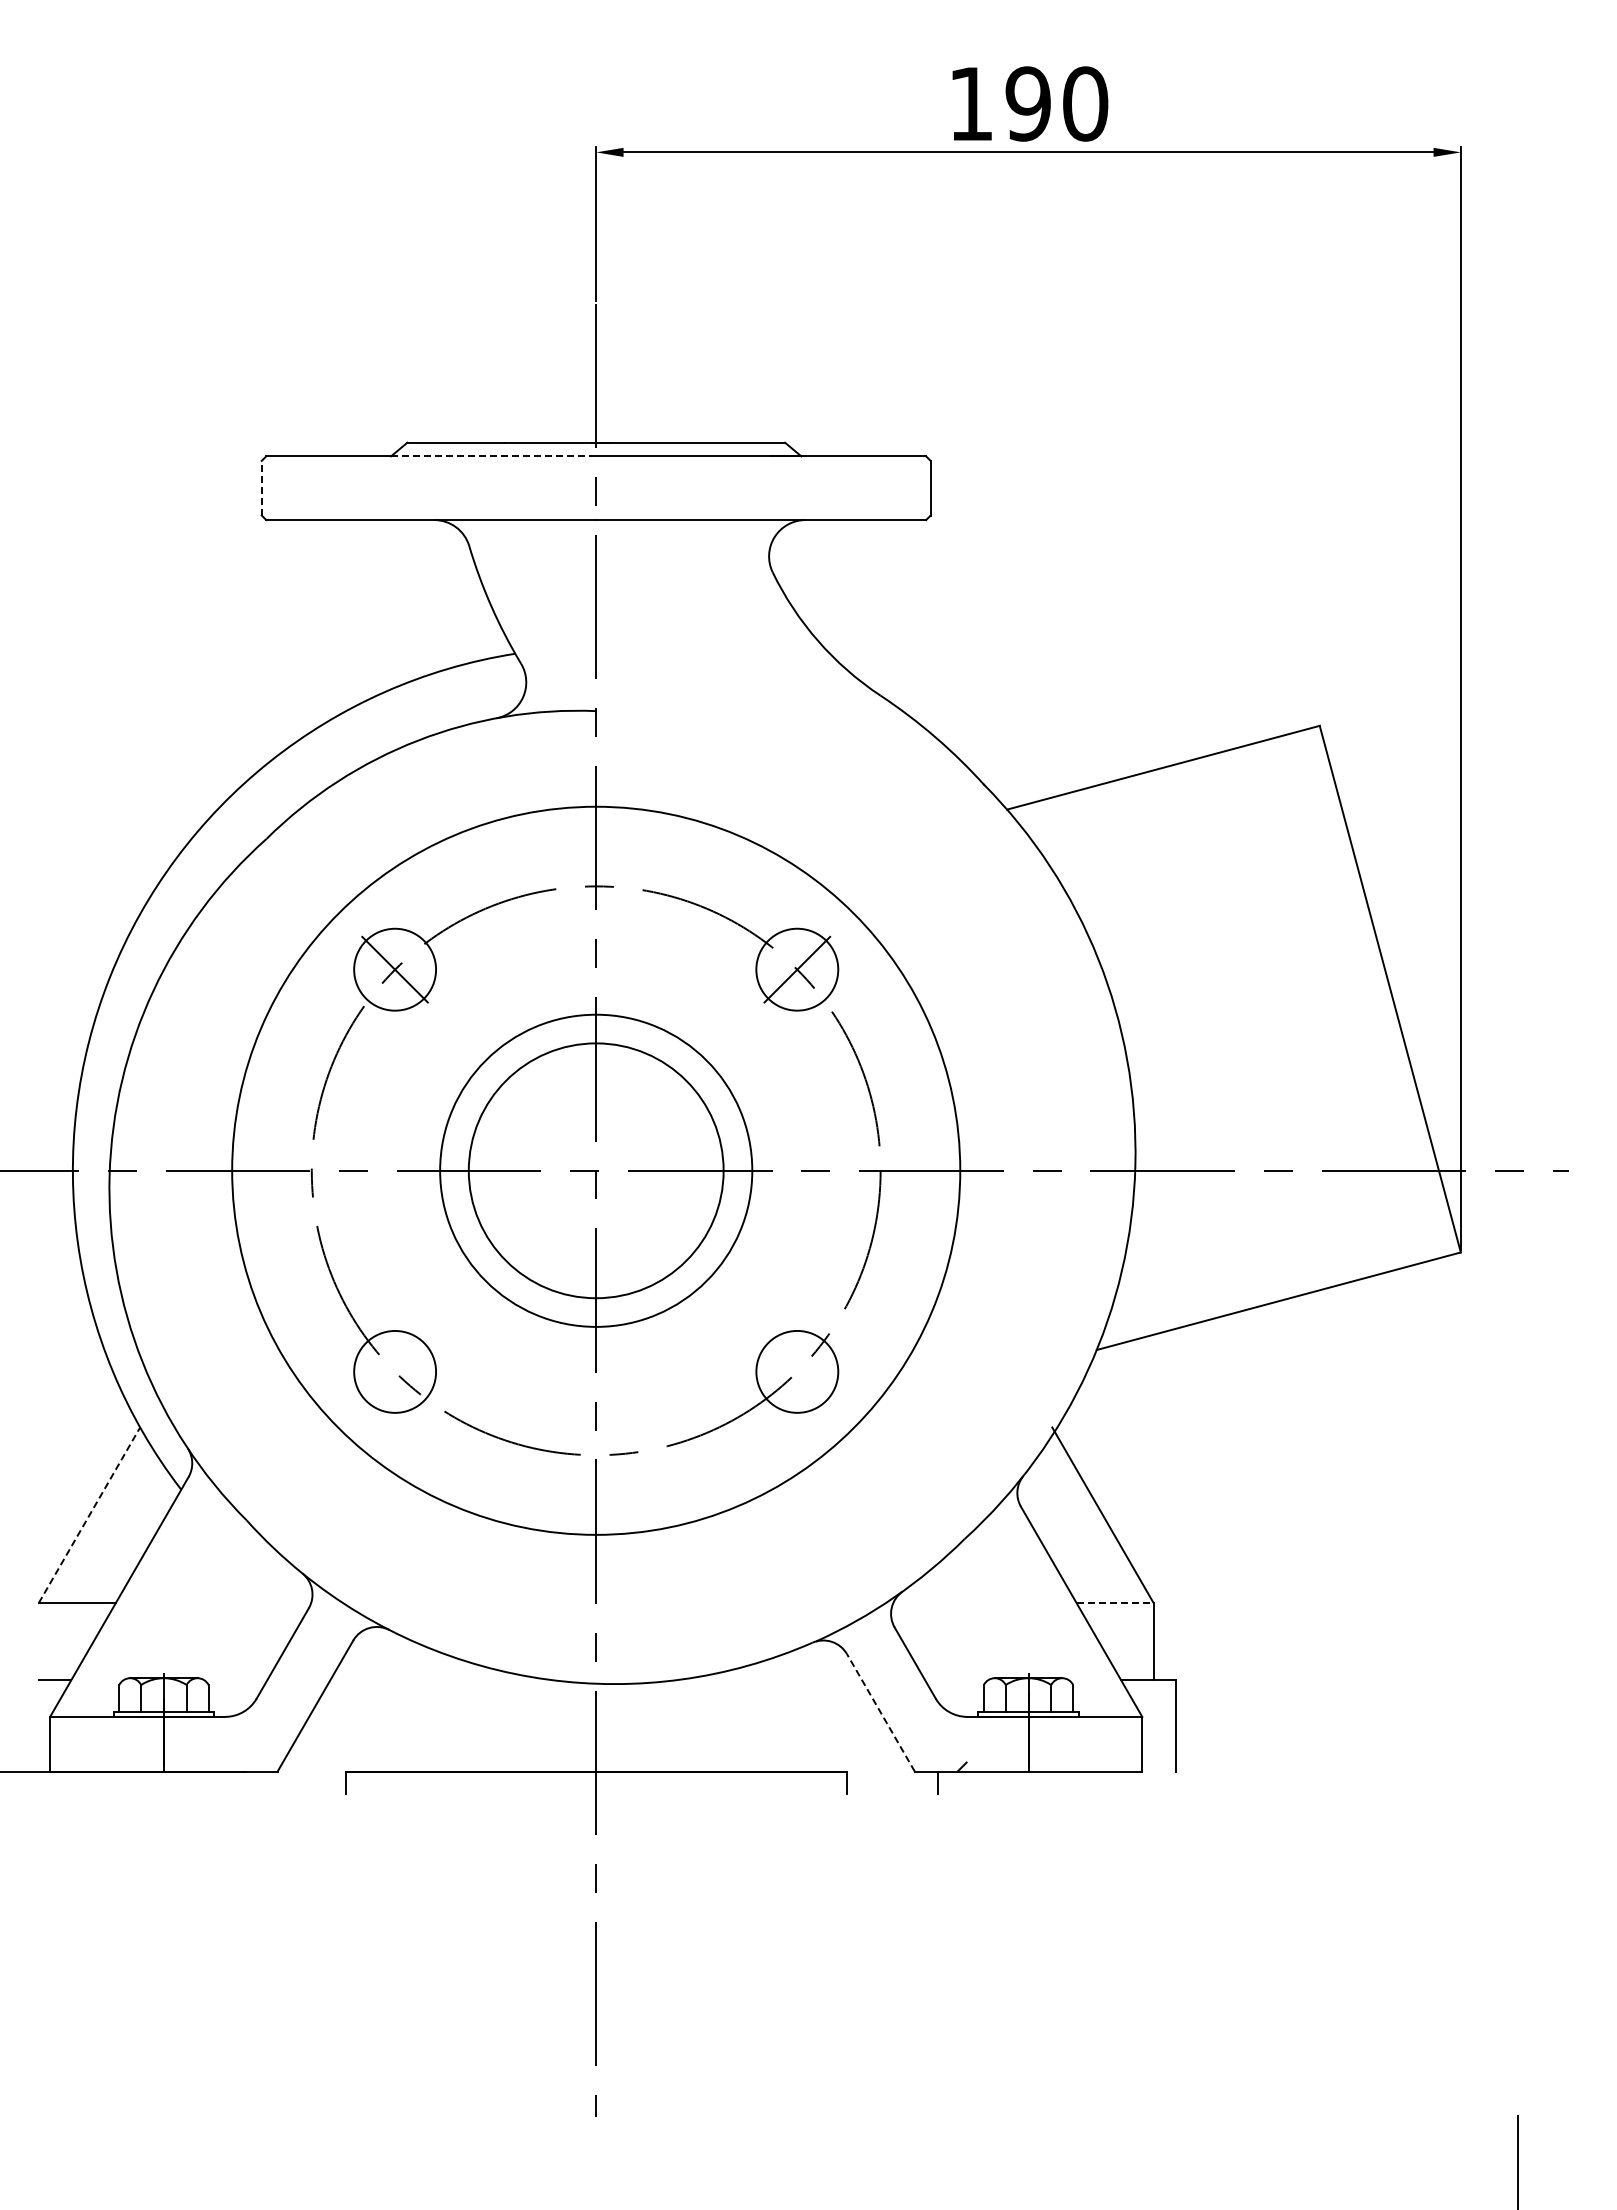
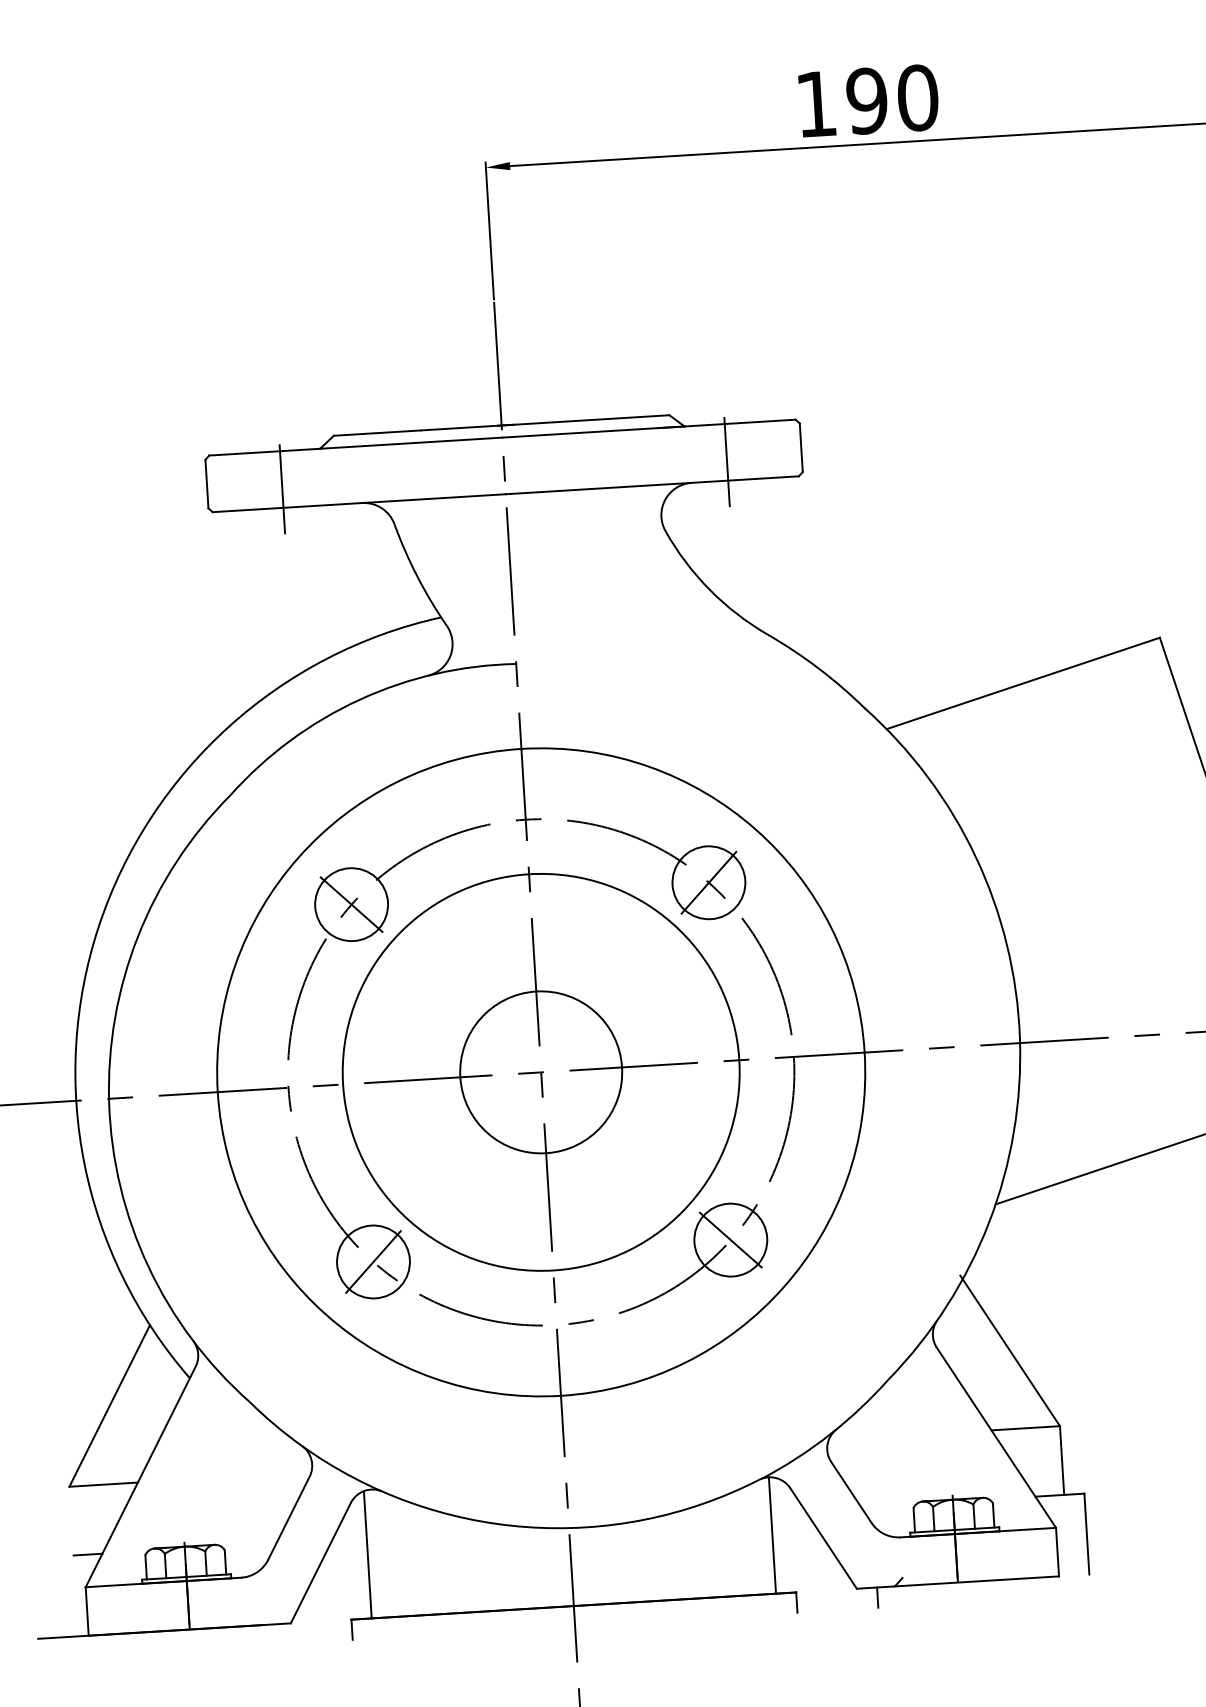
line: (493, 456) -> (411, 443), dashed -> solid
line: (261, 487) -> (206, 483), dashed -> solid
line: (345, 498) -> (281, 488), added
line: (846, 498) -> (727, 461), added
circle: (596, 1170) -> (541, 1072), size x0.71
circle: (596, 1170) -> (541, 1072), size x1.43
line: (394, 1371) -> (372, 1261), added
line: (796, 1371) -> (730, 1239), added
line: (89, 1514) -> (109, 1405), dashed -> solid
line: (1115, 1603) -> (1026, 1428), dashed -> solid
line: (368, 1699) -> (367, 1554), added
line: (823, 1705) -> (772, 1535), added
line: (880, 1712) -> (823, 1538), dashed -> solid

